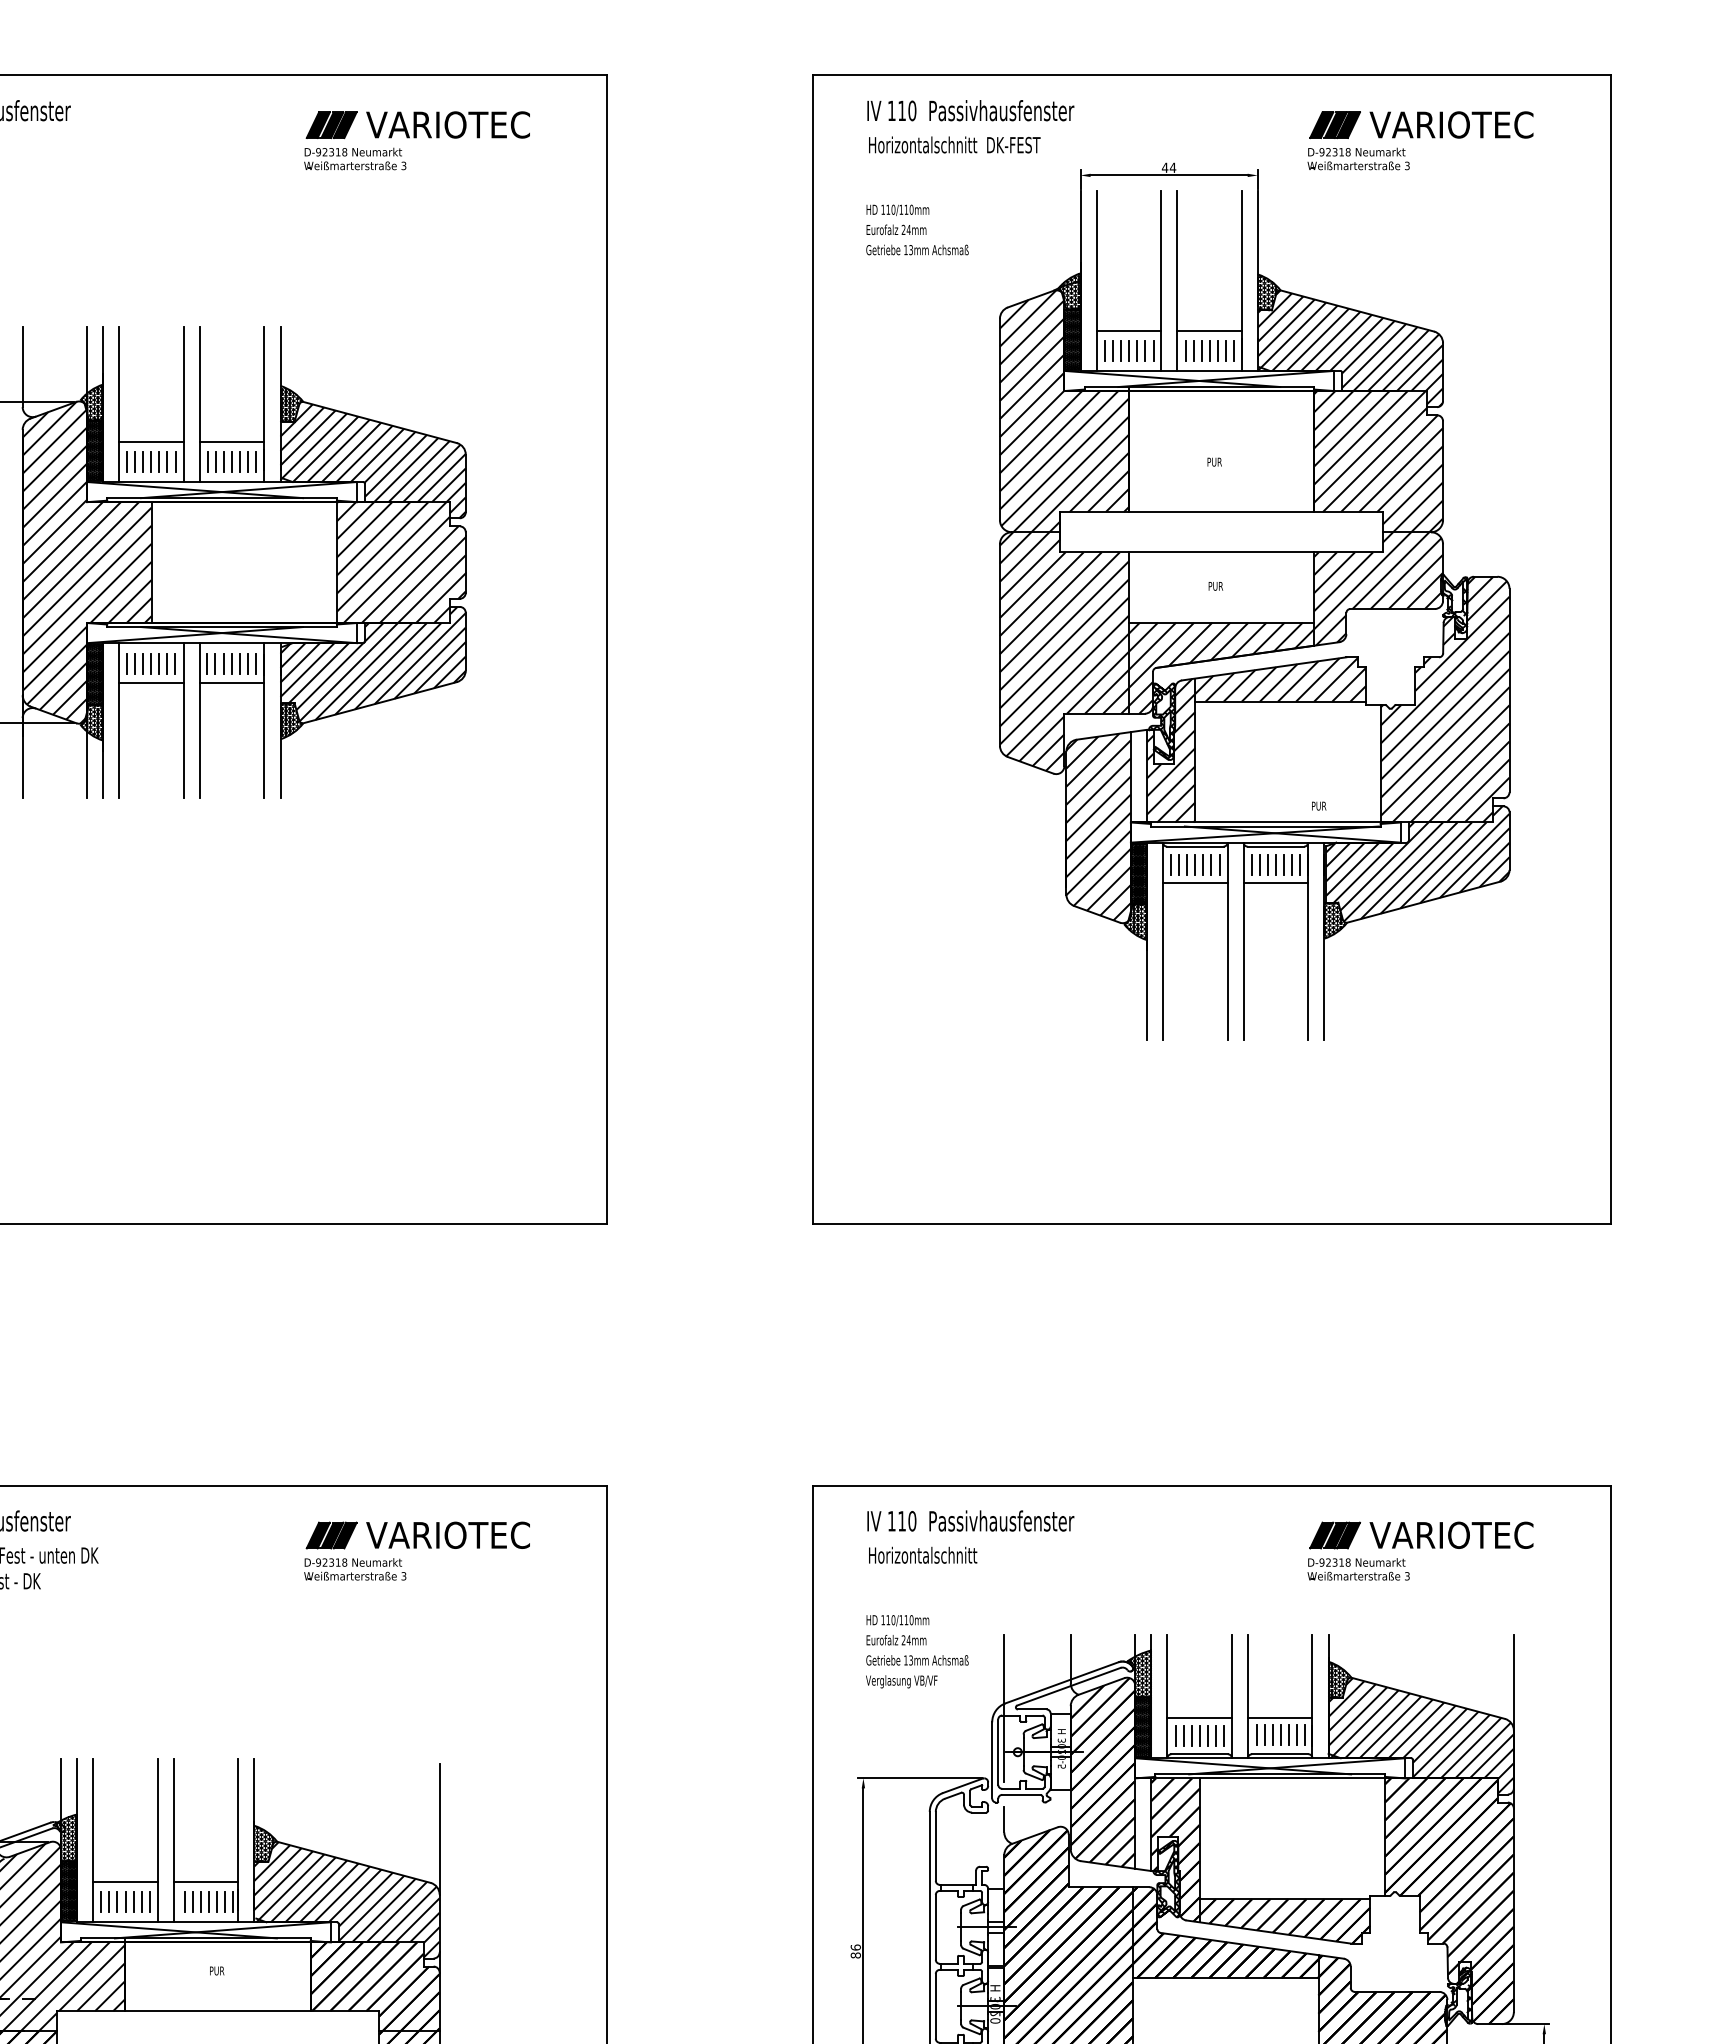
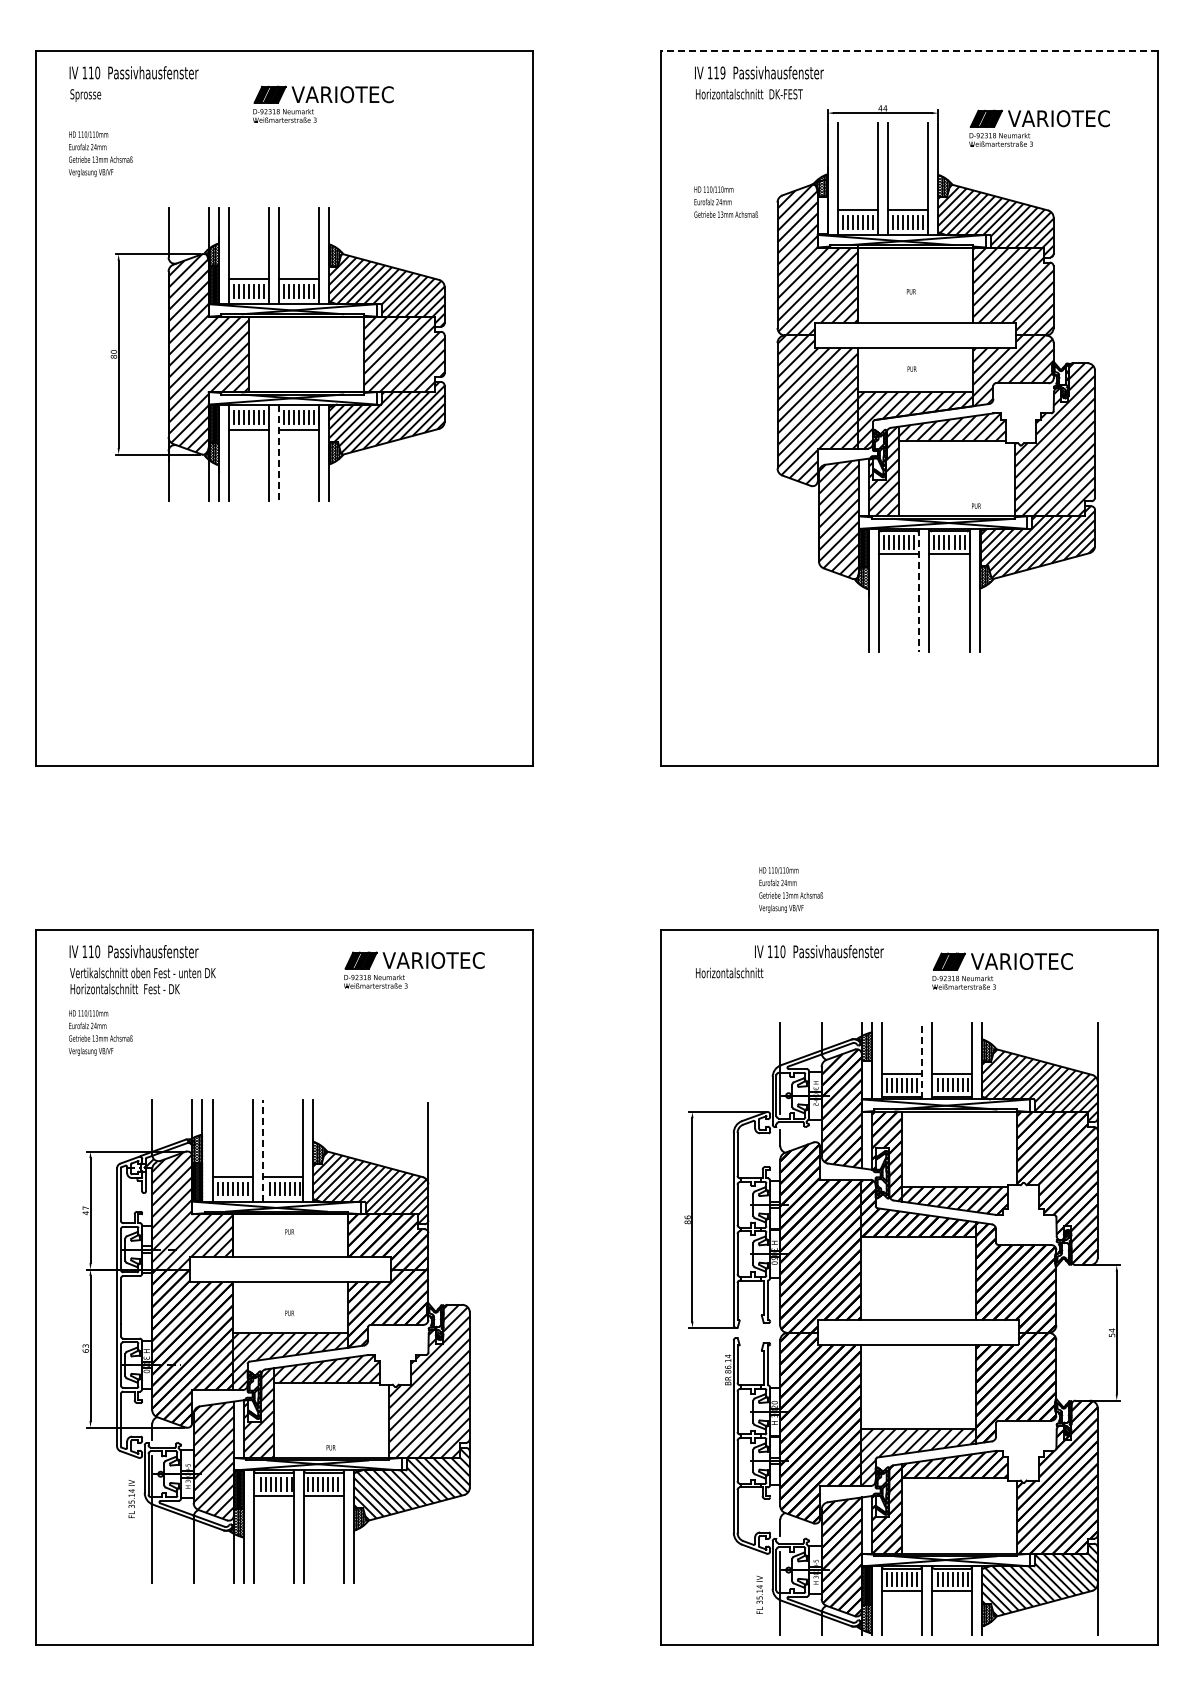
line: (1211, 74) -> (909, 50), solid -> dashed
text: (911, 111) -> (722, 73), 110 -> 119
part: (417, 139) -> (323, 103), moved
part: (1420, 139) -> (1039, 127), moved
text: (916, 228) -> (725, 201), moved
hatch: (1072, 339) -> (822, 215), removed
line: (200, 721) -> (279, 453), solid -> dashed
line: (1227, 941) -> (919, 590), solid -> dashed
text: (971, 1520) -> (819, 951), moved
part: (1420, 1549) -> (1002, 970), moved
text: (916, 1650) -> (790, 889), moved
line: (1232, 1695) -> (922, 1060), solid -> dashed
hatch: (1142, 1726) -> (866, 1079), removed
line: (173, 1840) -> (262, 1150), solid -> dashed

